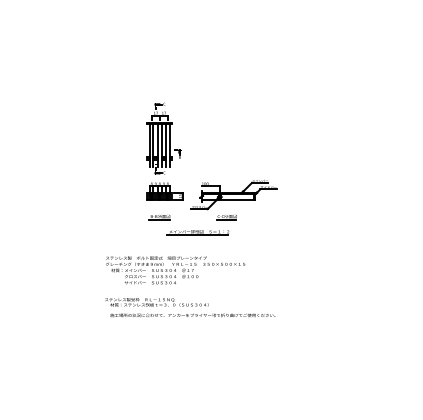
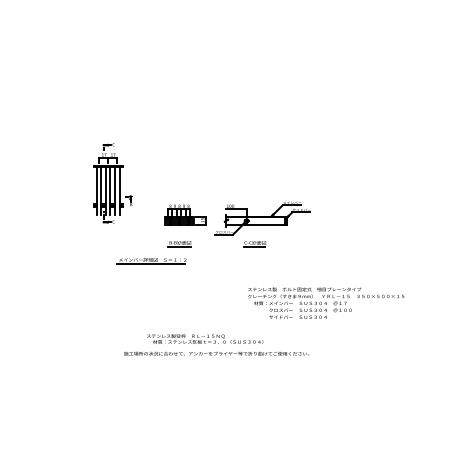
part: (163, 138) -> (112, 183), moved
part: (198, 233) -> (151, 261), moved
text: (175, 269) -> (326, 302), moved
text: (157, 301) -> (205, 338), moved

